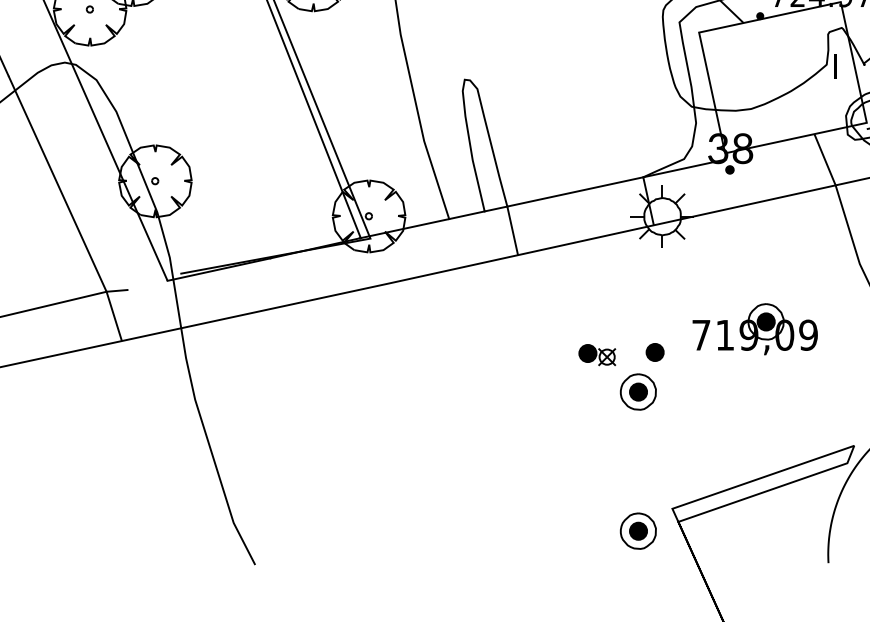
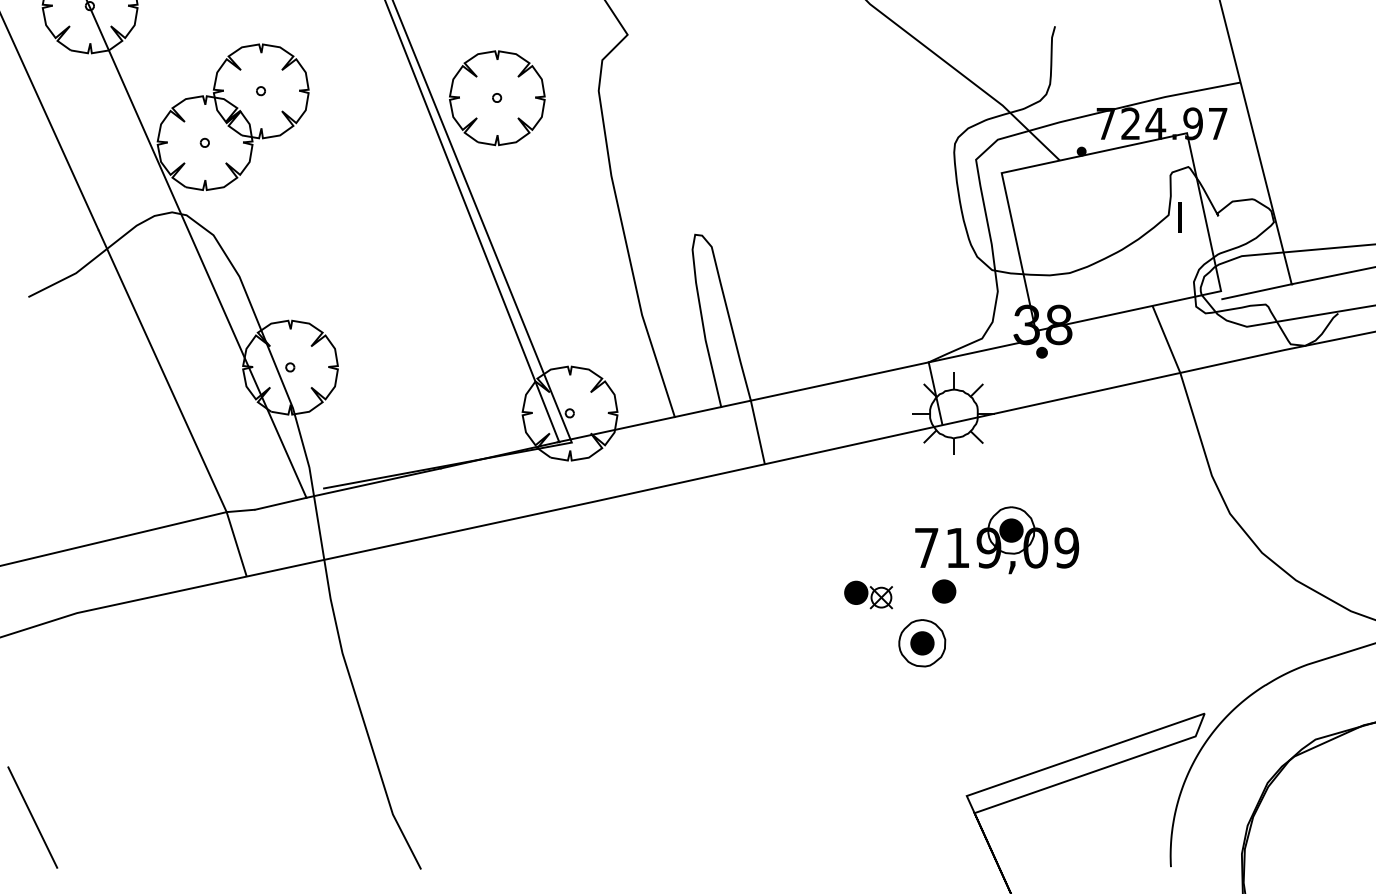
line: (147, 285) -> (280, 503), added
part: (755, 329) -> (997, 540), moved
part: (638, 531) -> (922, 825), removed

